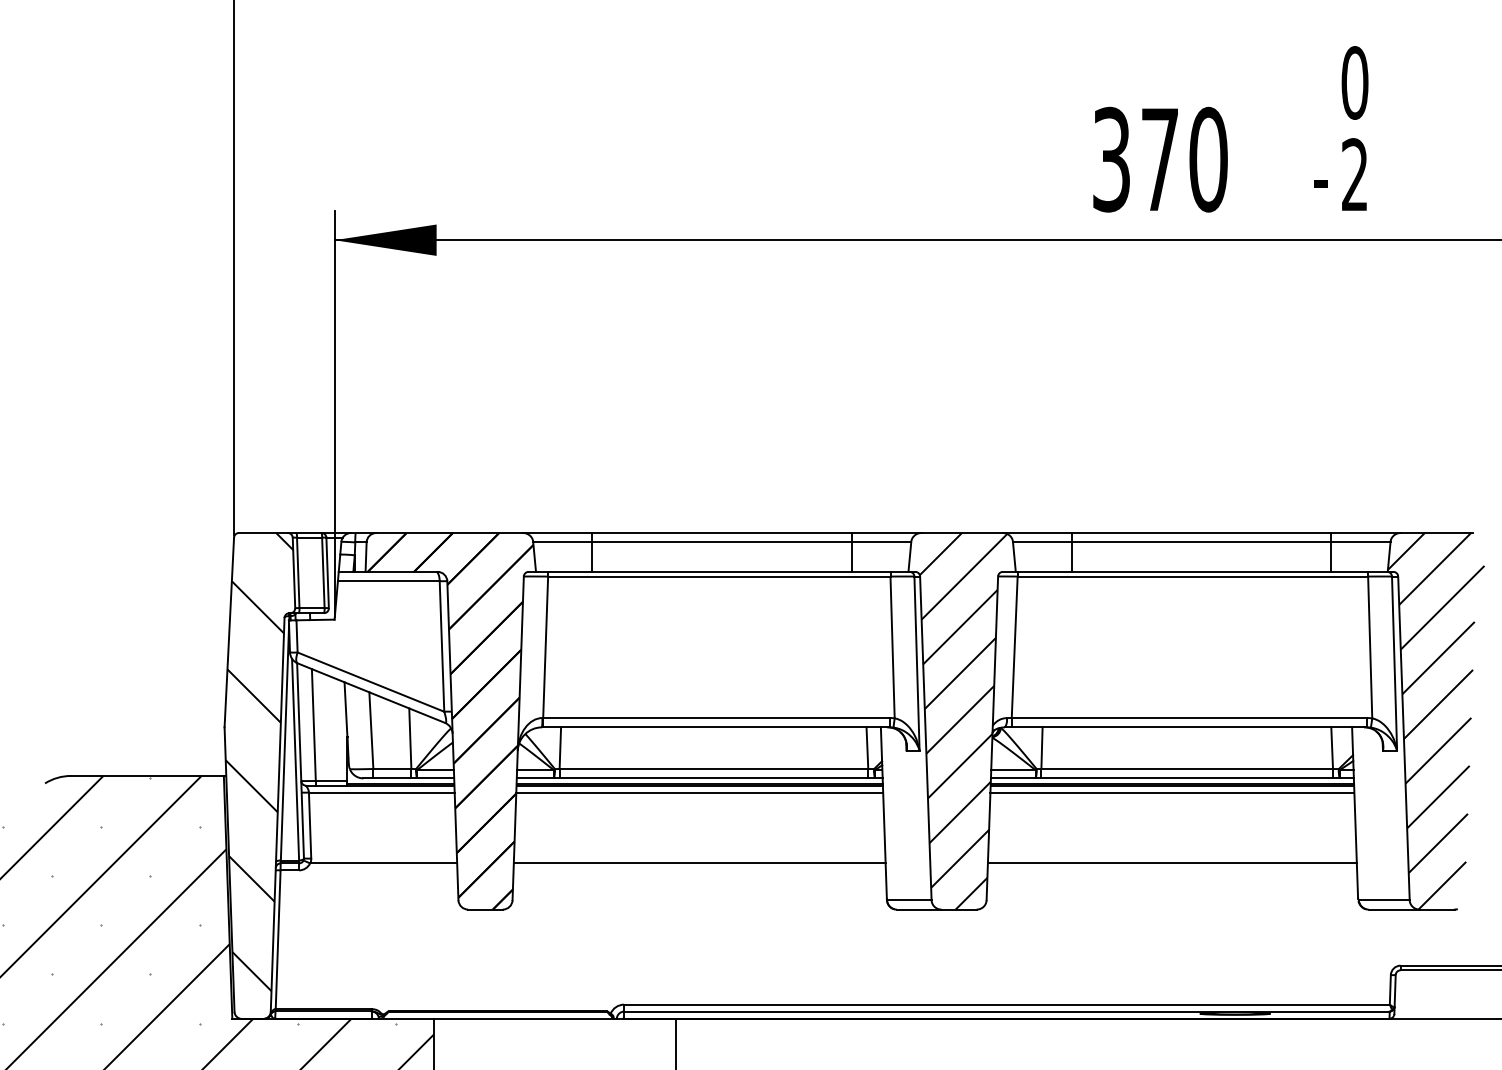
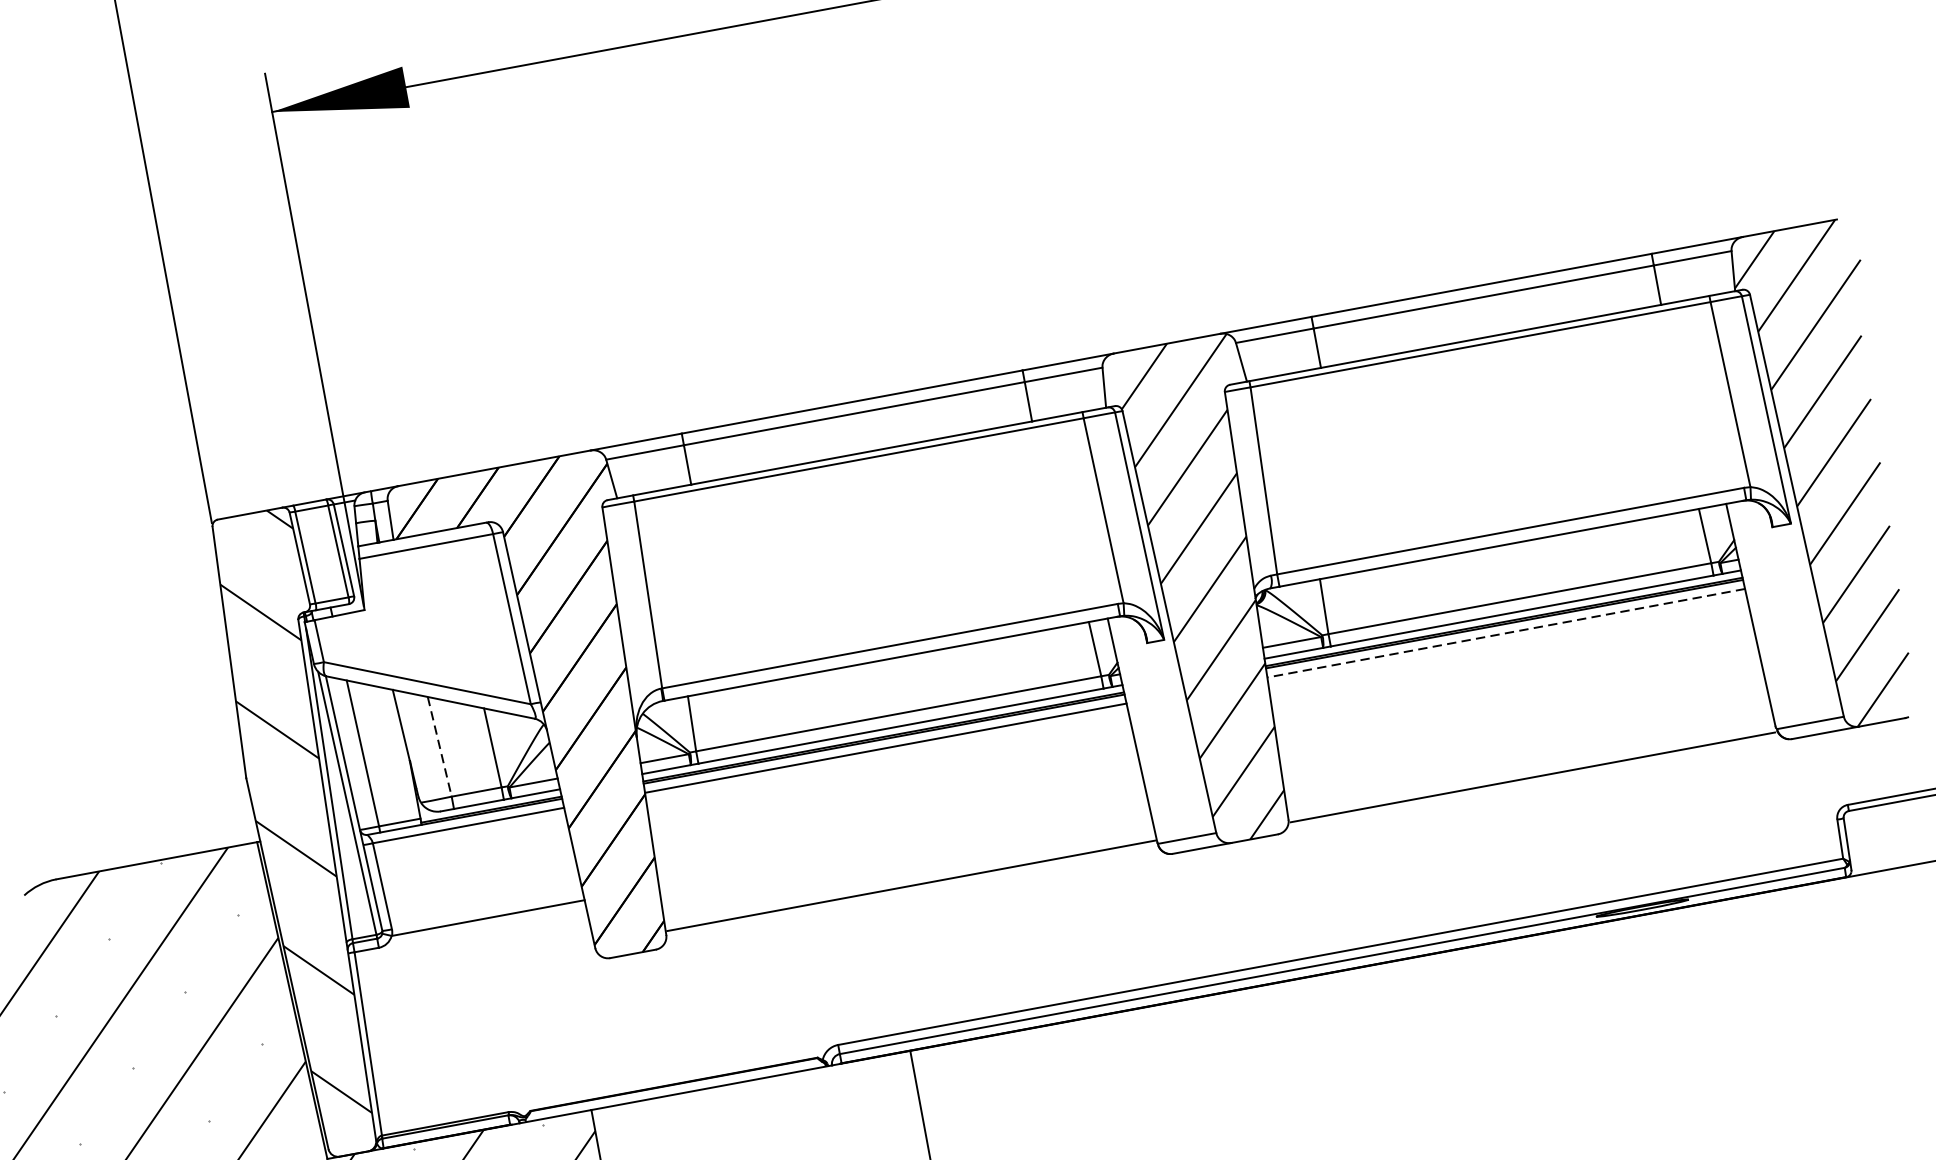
line: (371, 731) -> (440, 747), solid -> dashed
line: (1172, 792) -> (1506, 633), solid -> dashed
line: (699, 863) -> (911, 885), moved
line: (1171, 863) -> (1531, 777), moved

